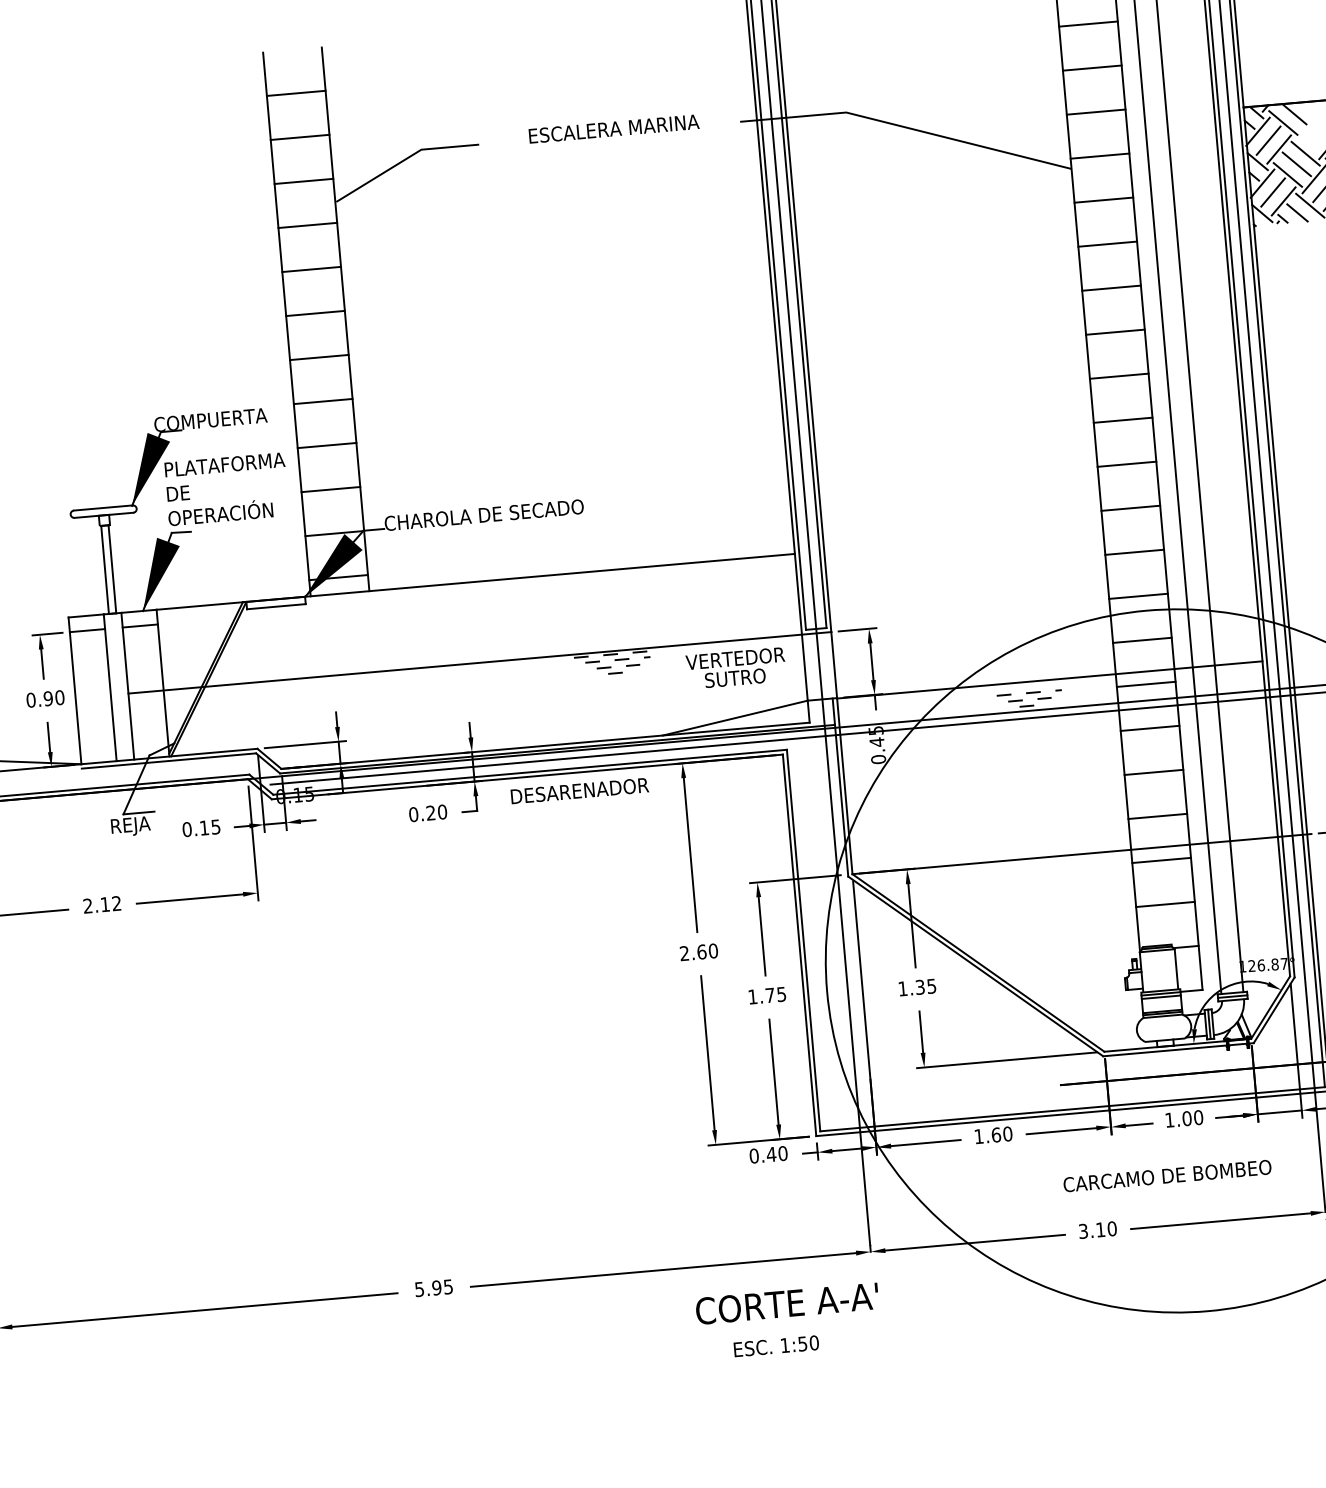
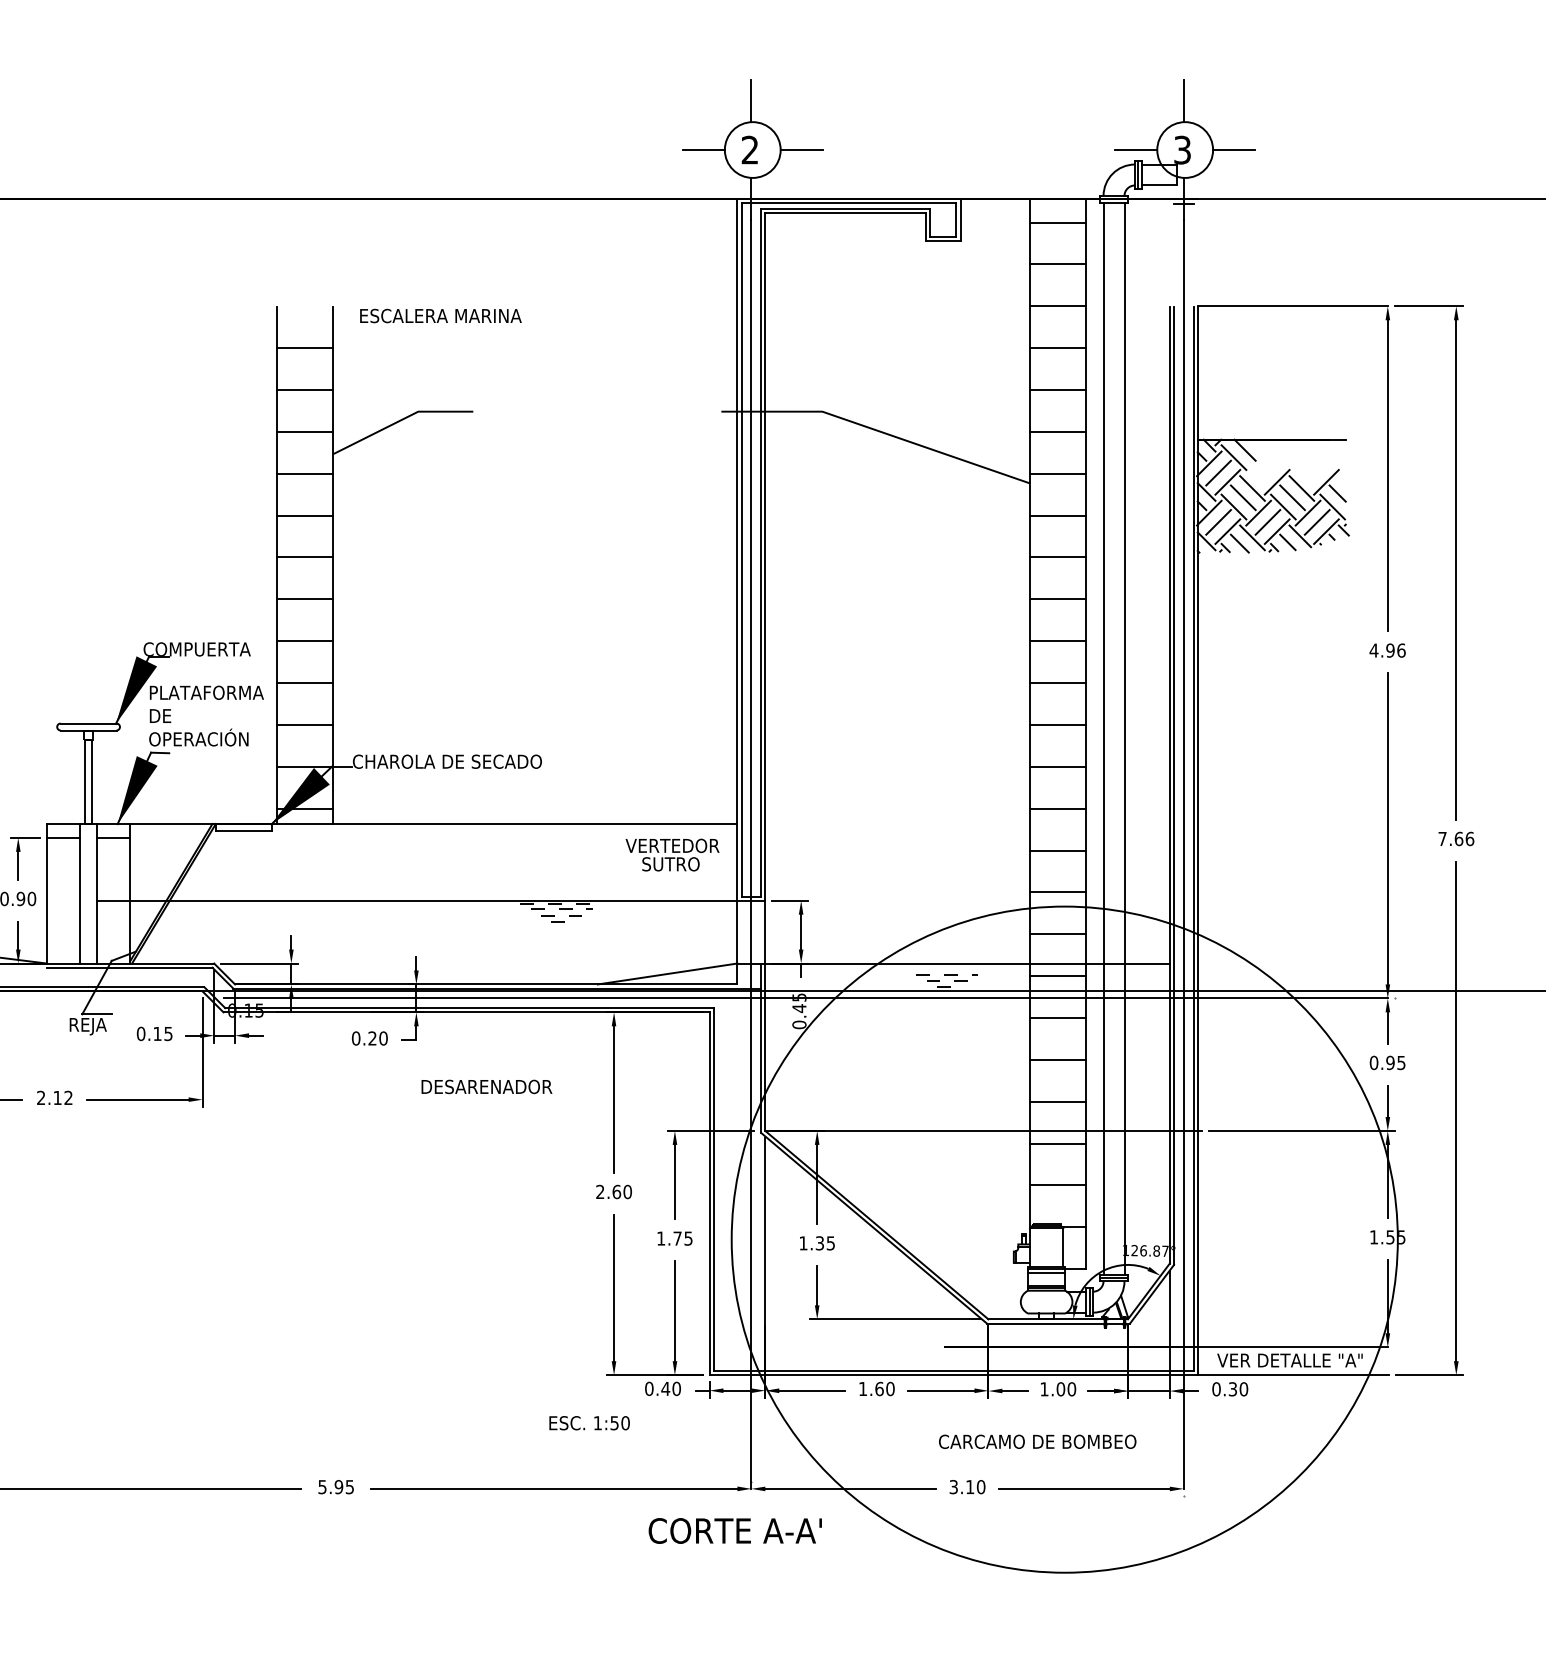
text: (613, 128) -> (440, 315), moved
text: (736, 667) -> (672, 854), moved
text: (579, 790) -> (486, 1086), moved
text: (786, 1303) -> (734, 1530), moved
text: (776, 1346) -> (589, 1423), moved

